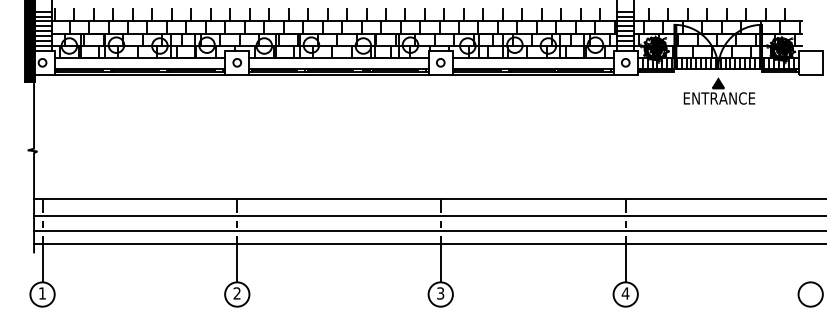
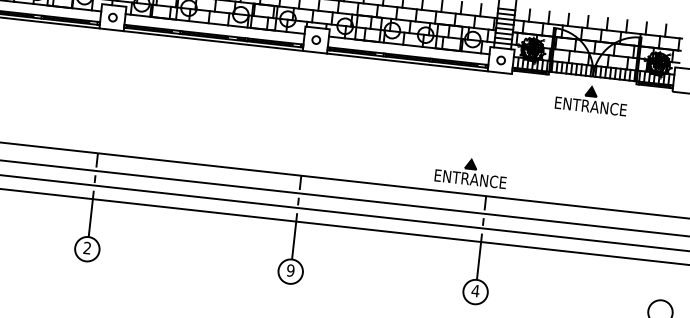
part: (608, 175) -> (471, 171), added
text: (440, 293) -> (290, 270), 3 -> 9

